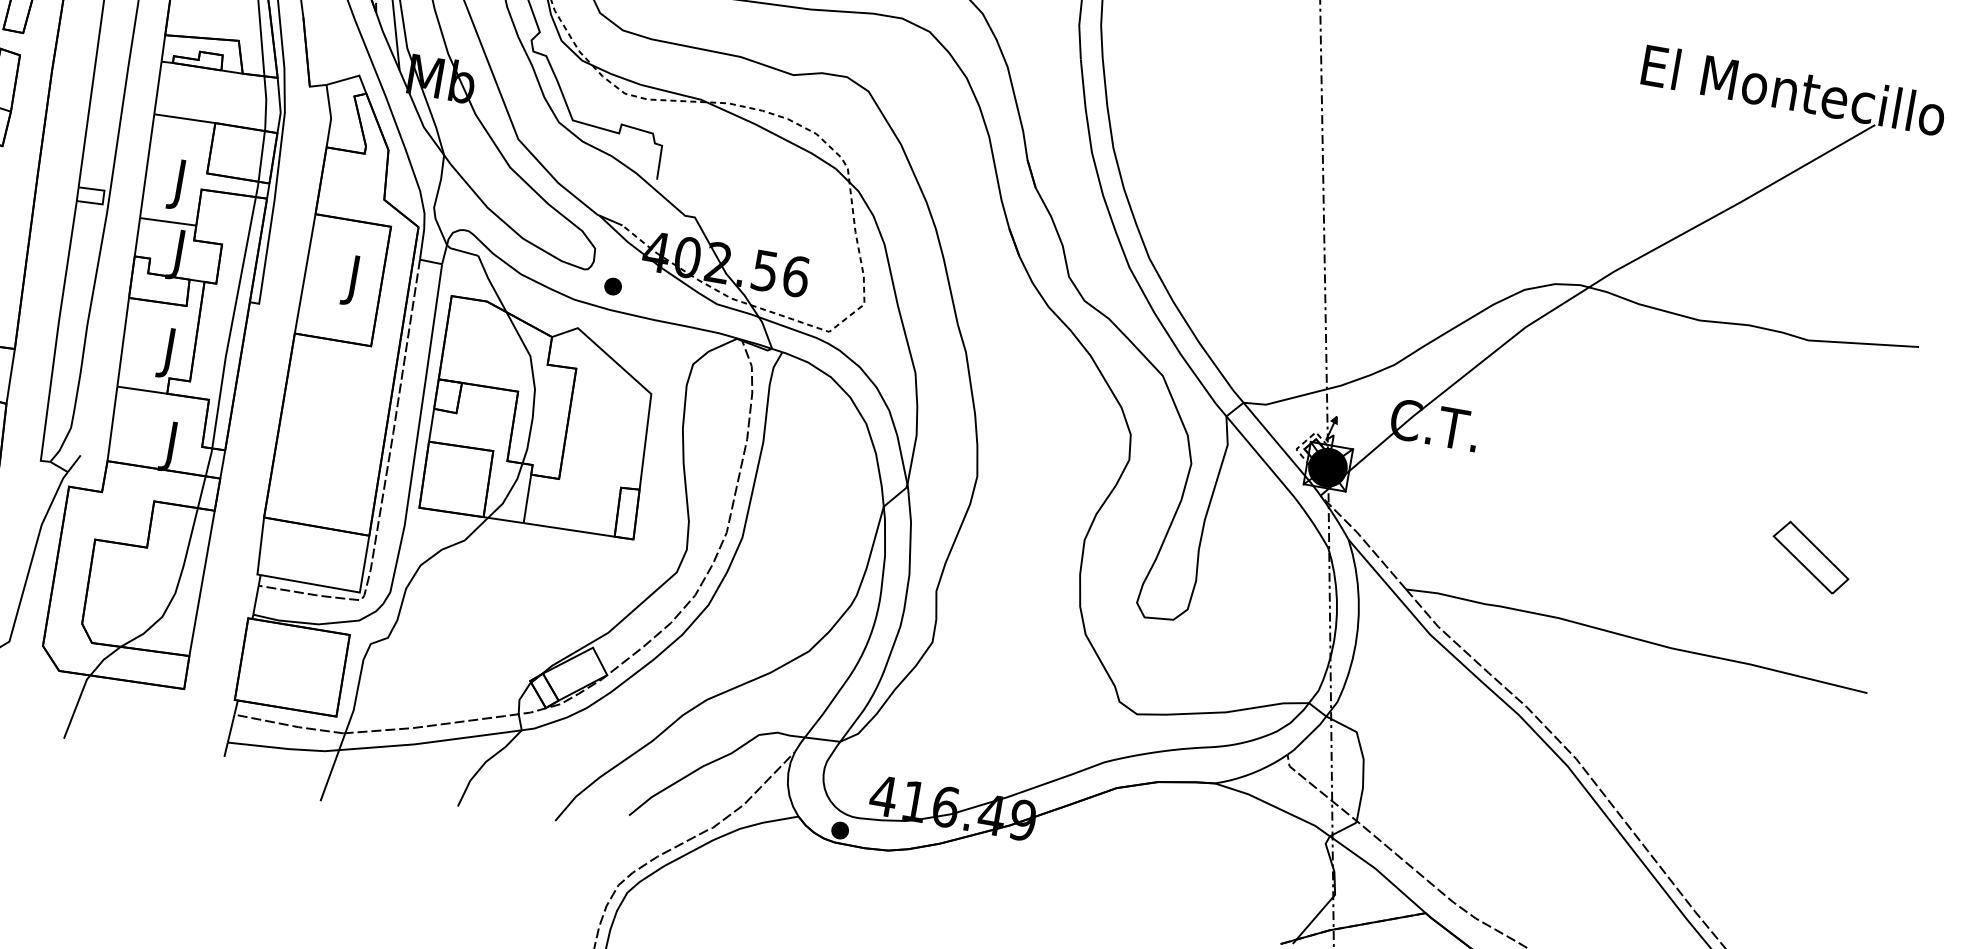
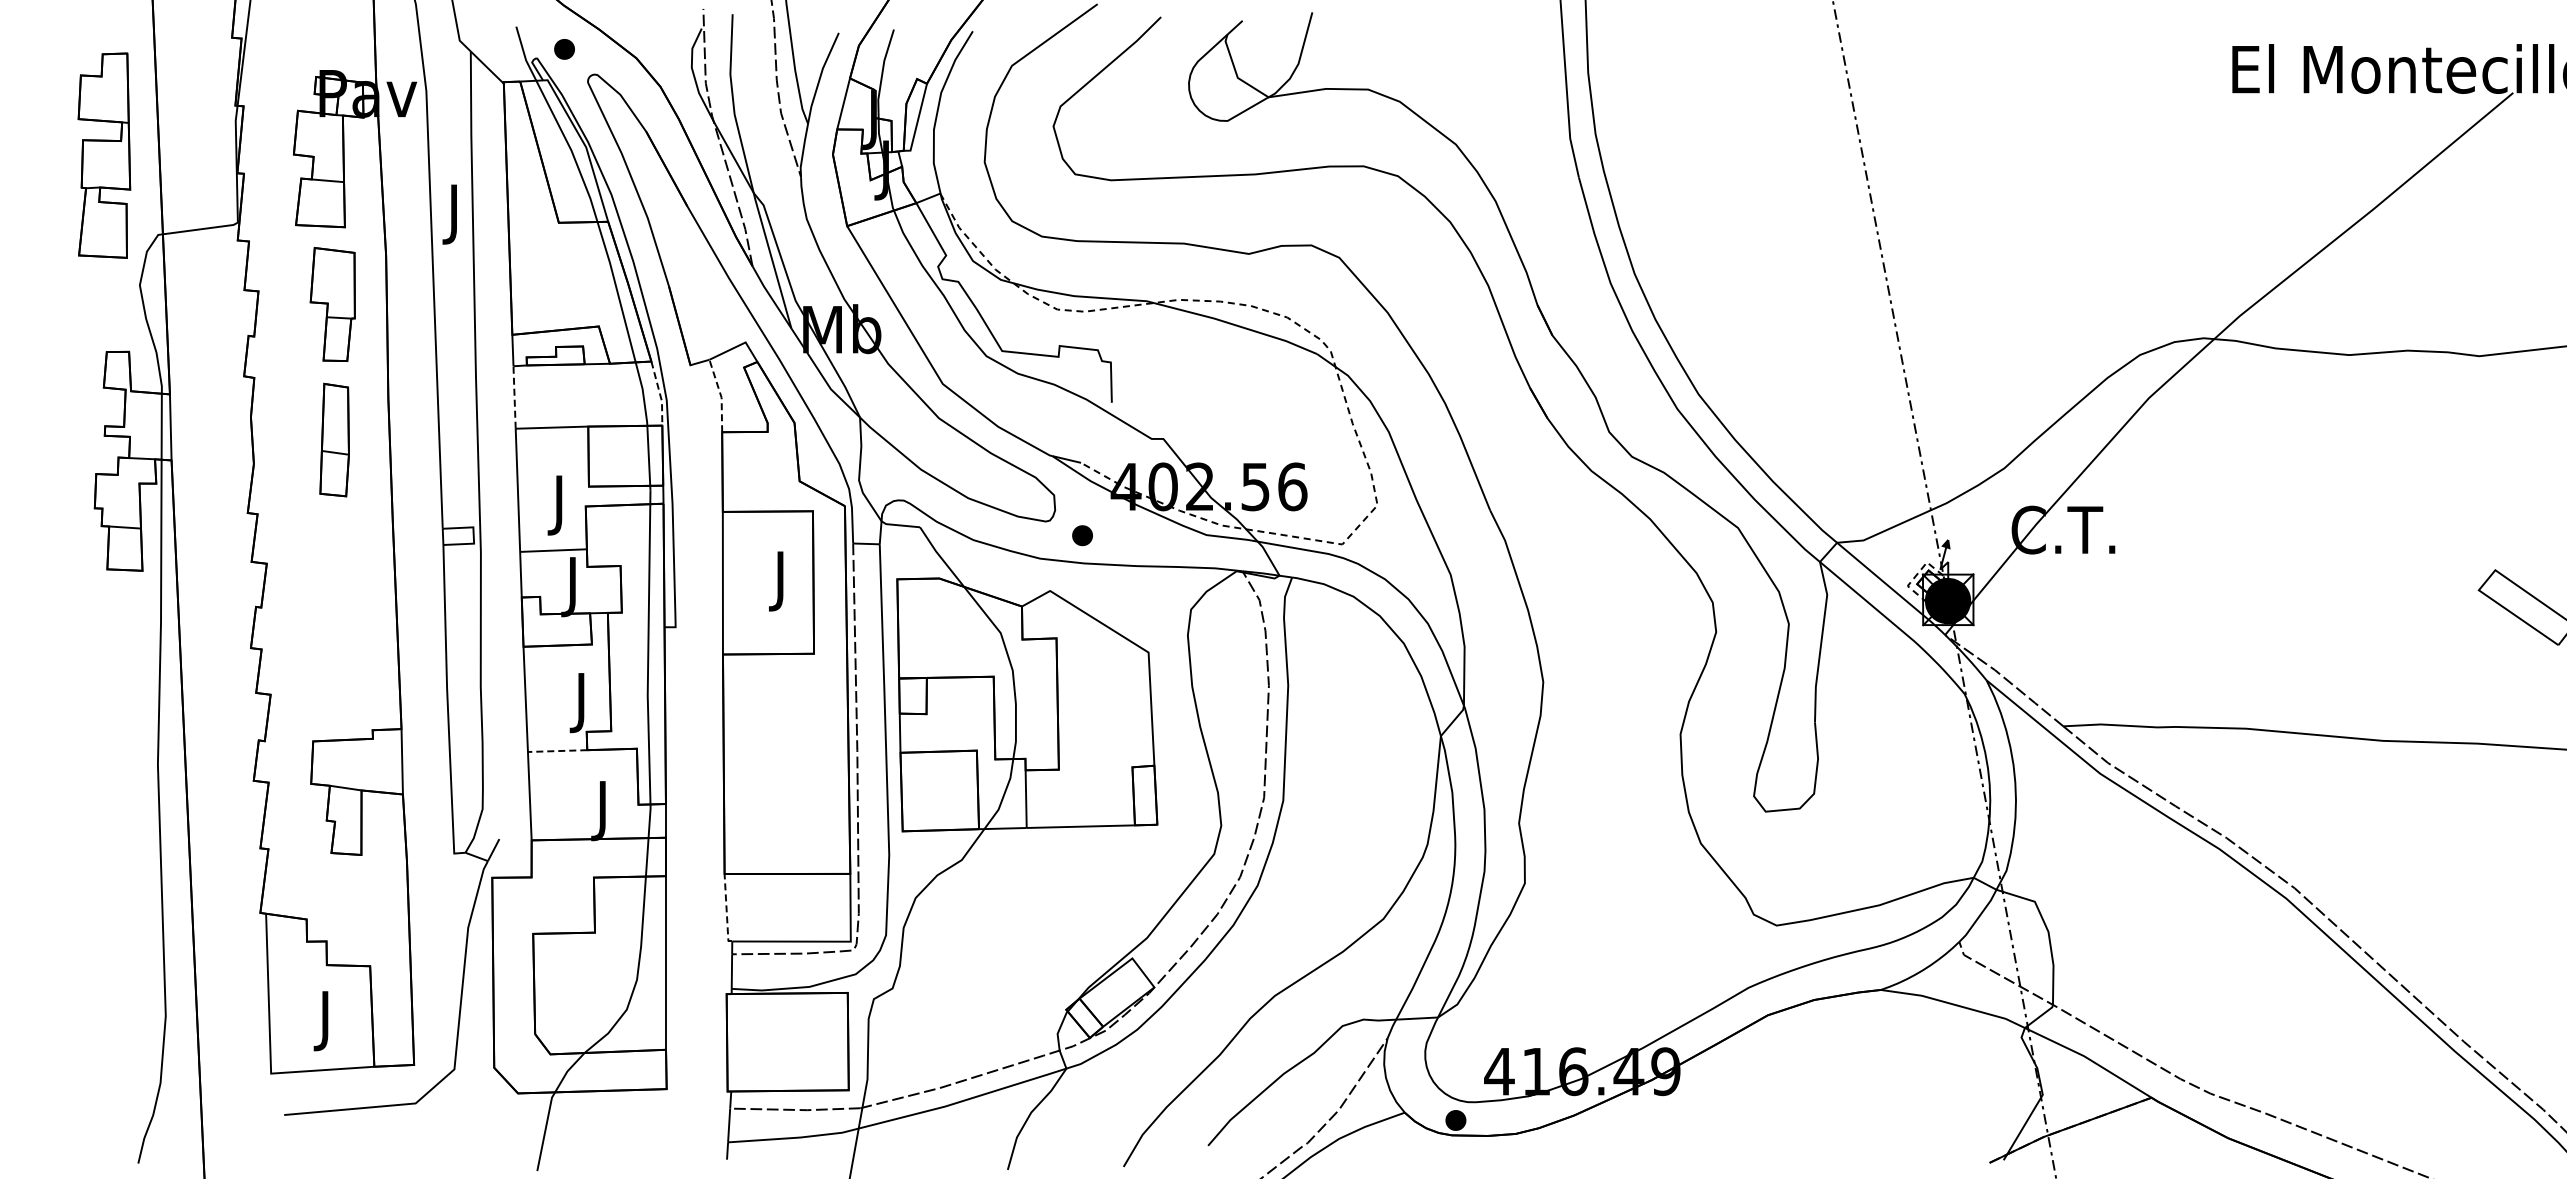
line: (157, 87) -> (514, 397), solid -> dashed
line: (279, 105) -> (659, 393), solid -> dashed
line: (331, 116) -> (721, 395), solid -> dashed
line: (142, 390) -> (557, 751), solid -> dashed
line: (260, 547) -> (726, 909), solid -> dashed

